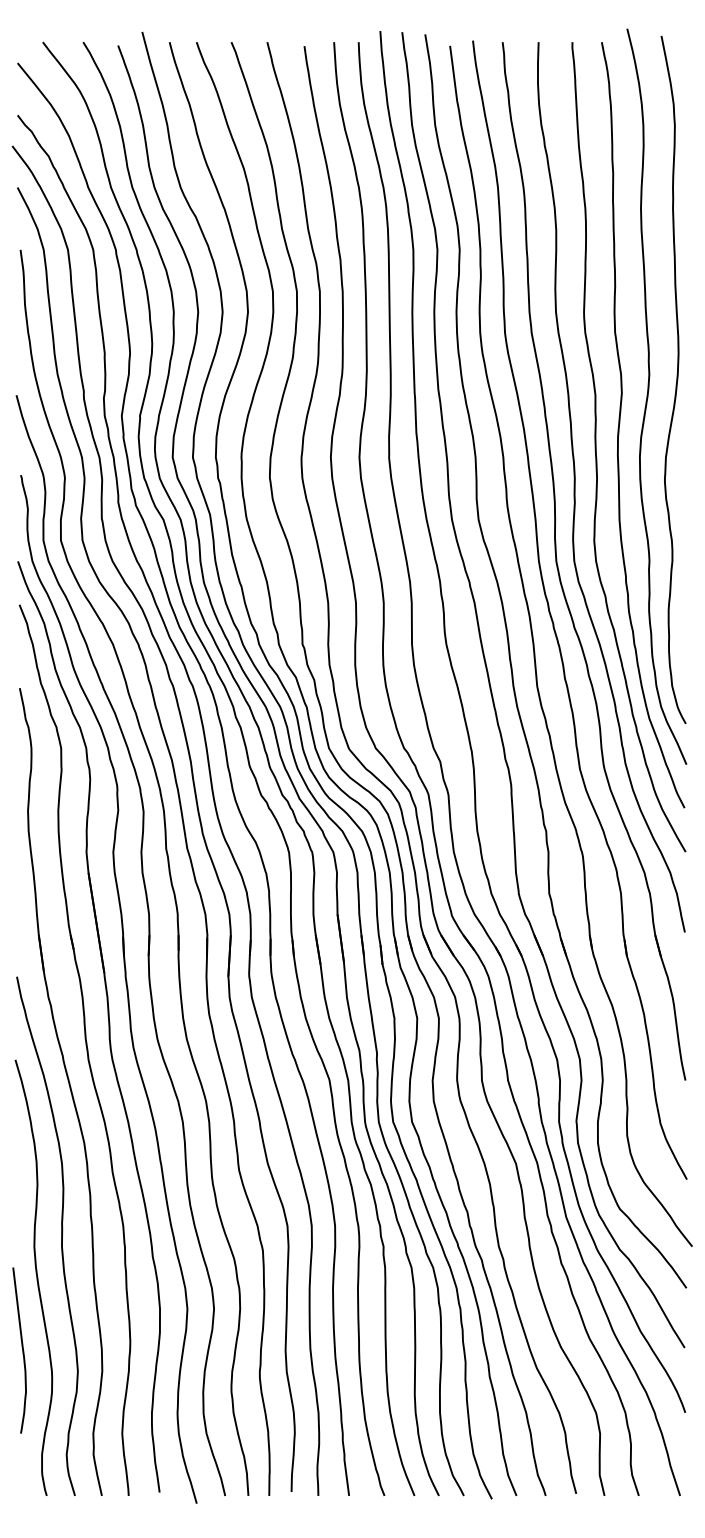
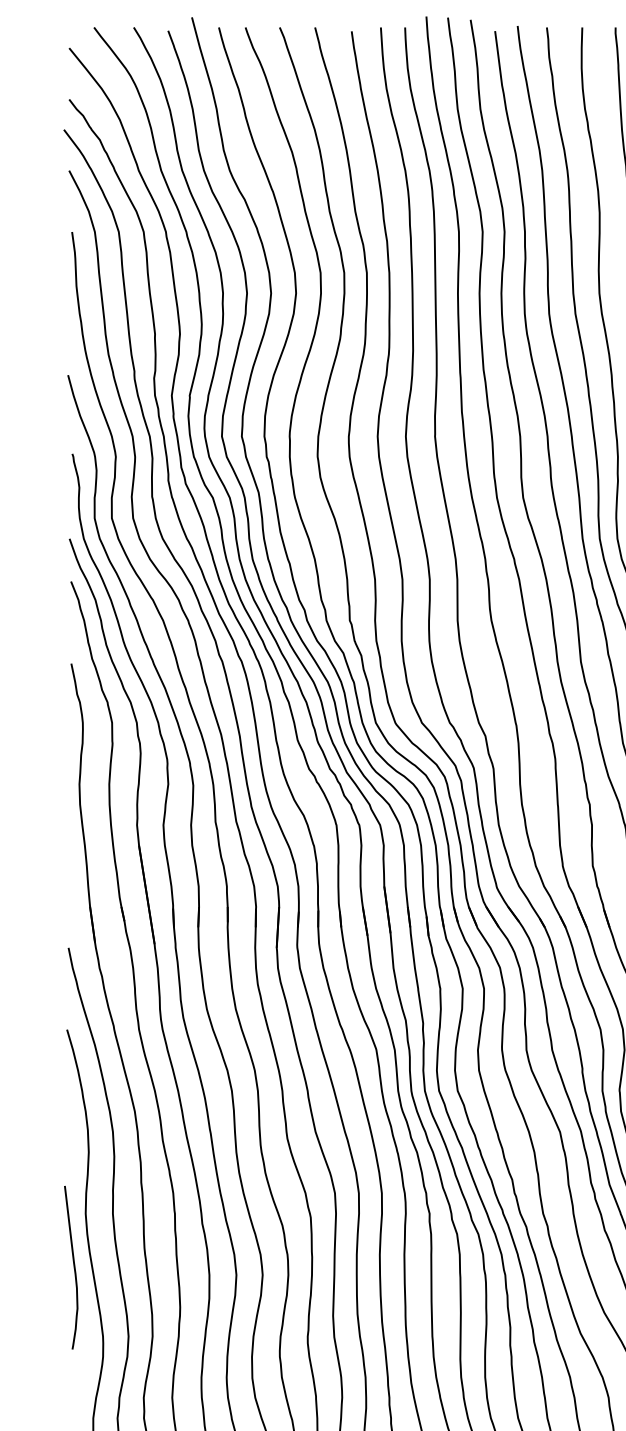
curve: (22, 1350) -> (74, 1267), moved

